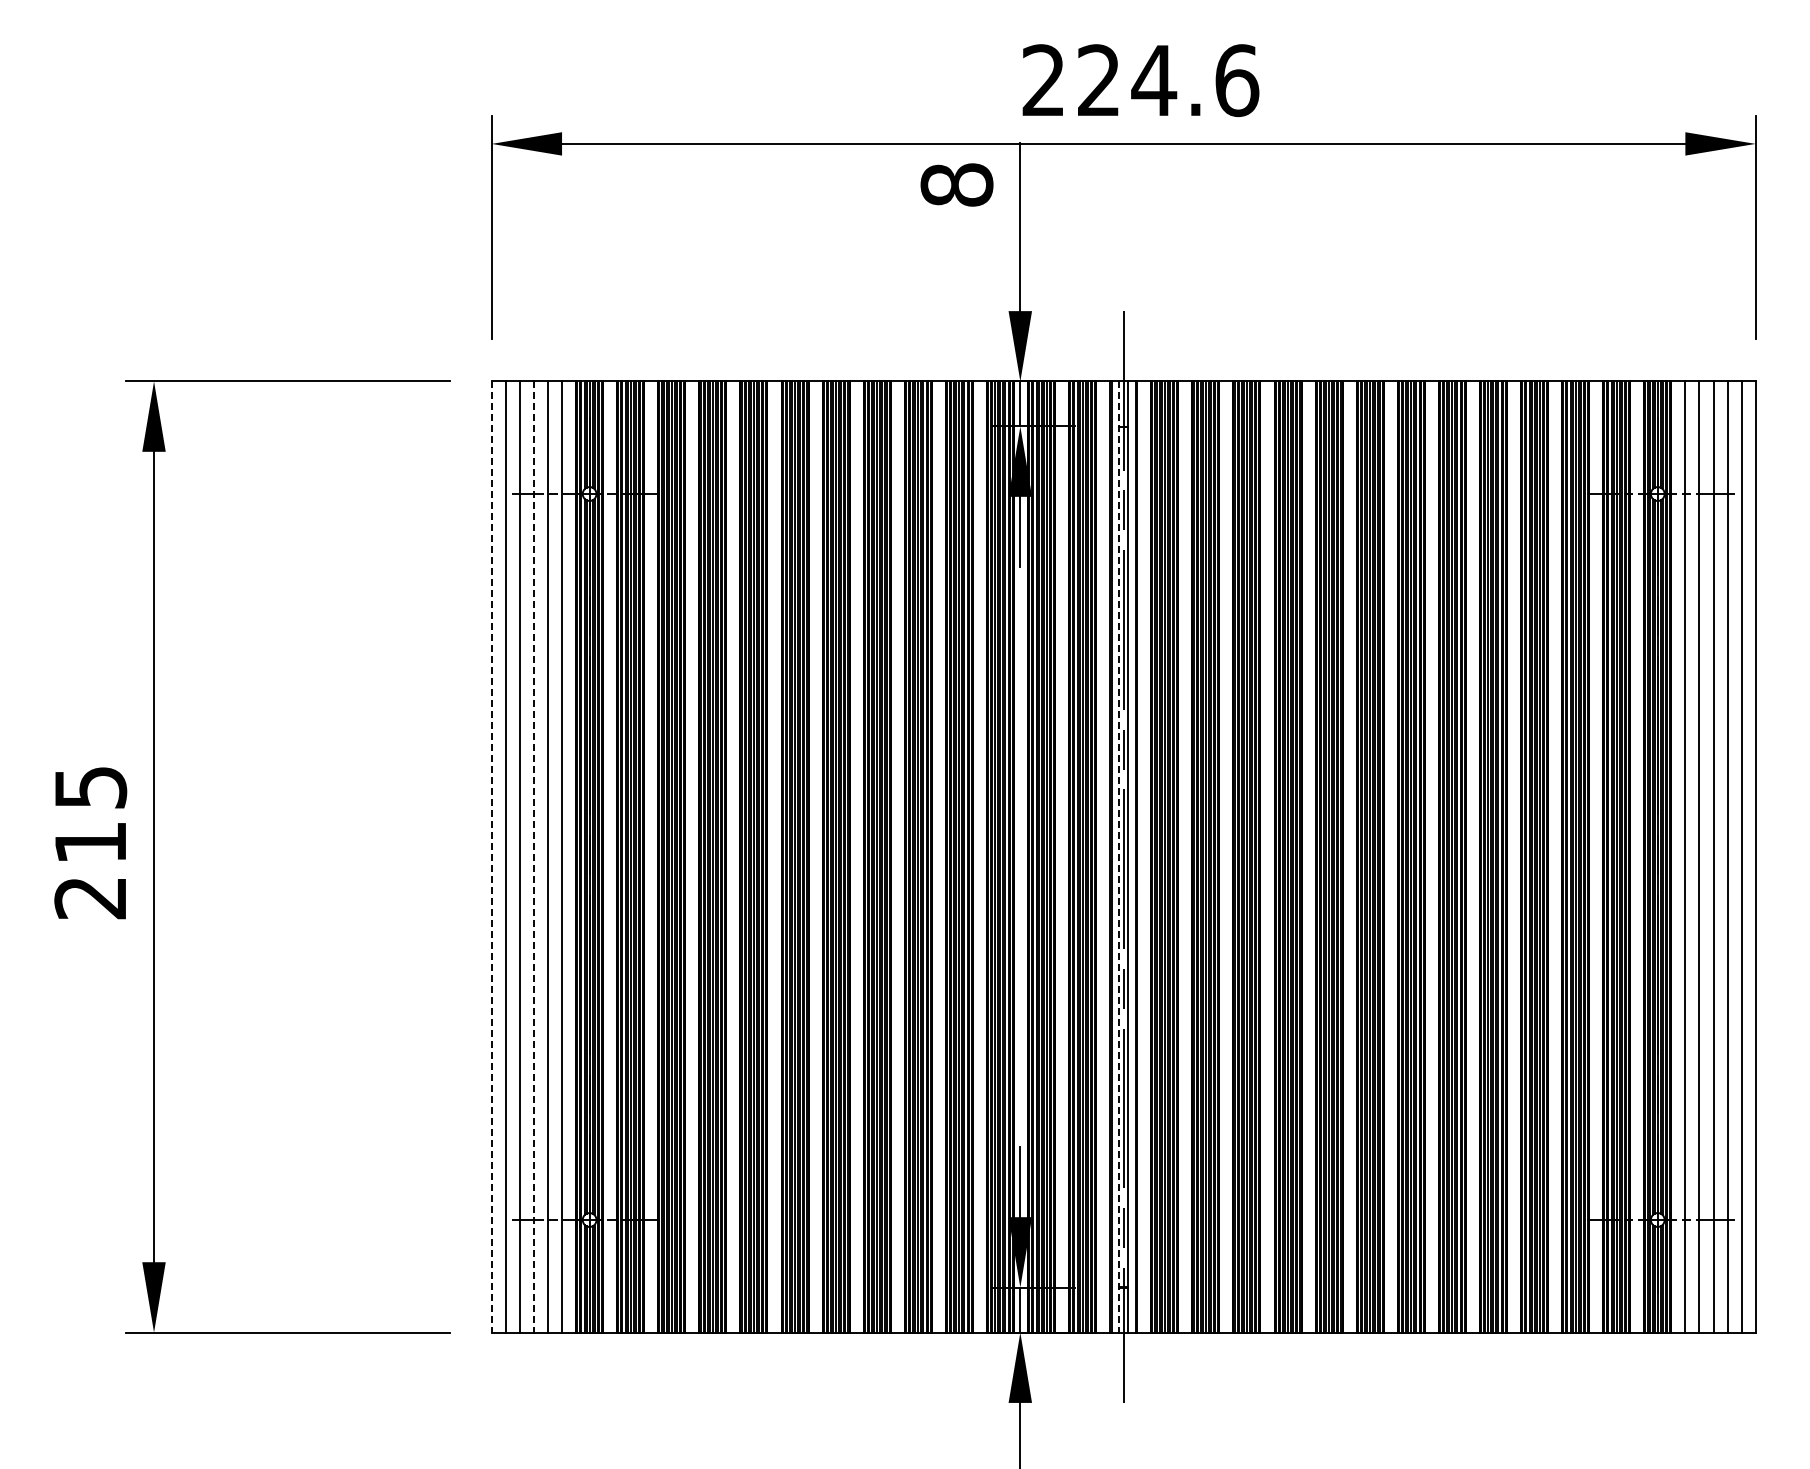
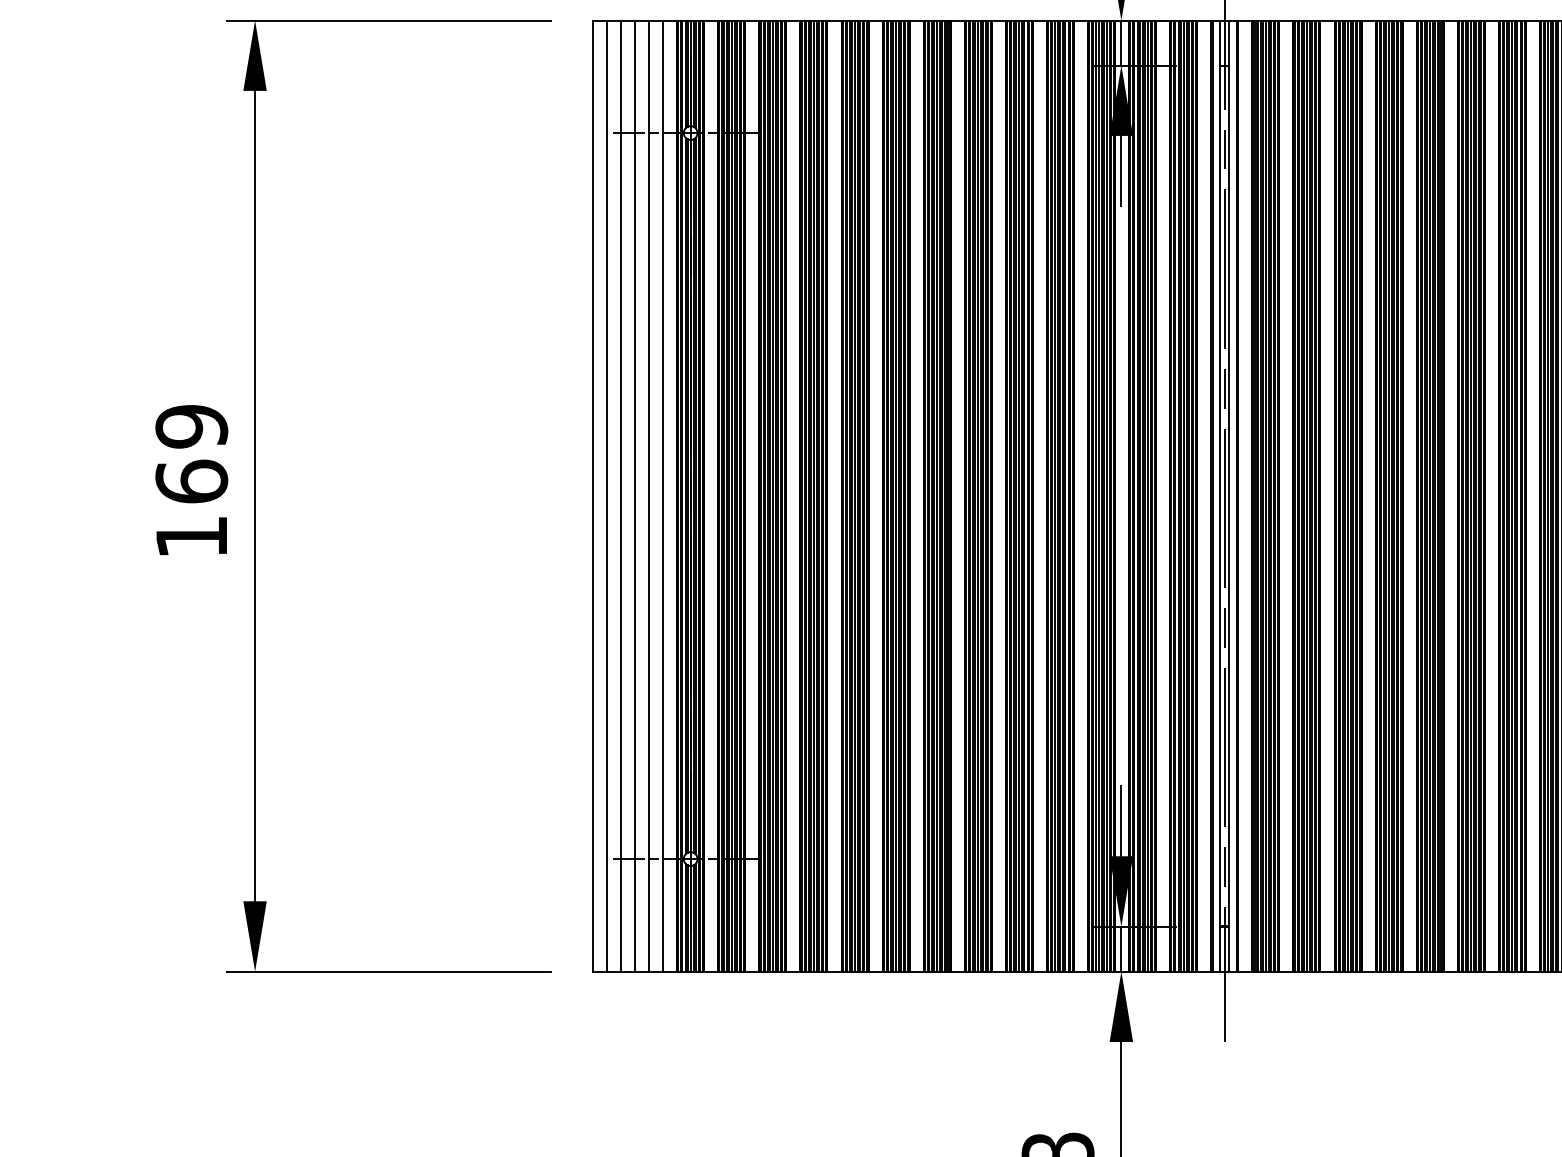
text: (90, 842) -> (191, 481), 215 -> 169
line: (491, 857) -> (592, 496), dashed -> solid
line: (533, 857) -> (634, 496), dashed -> solid
line: (1119, 857) -> (1220, 496), dashed -> solid

